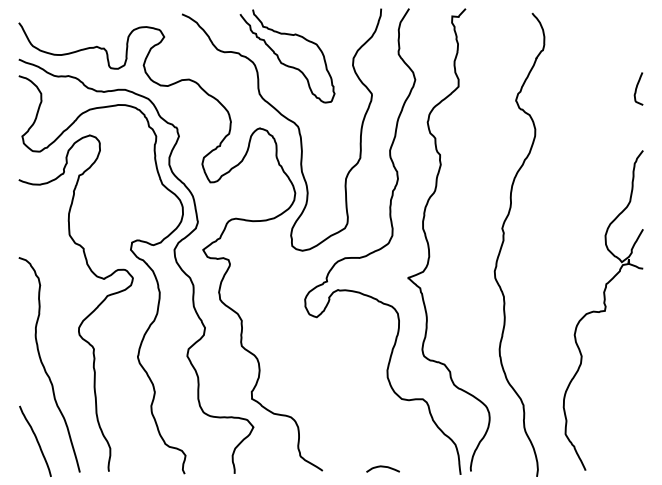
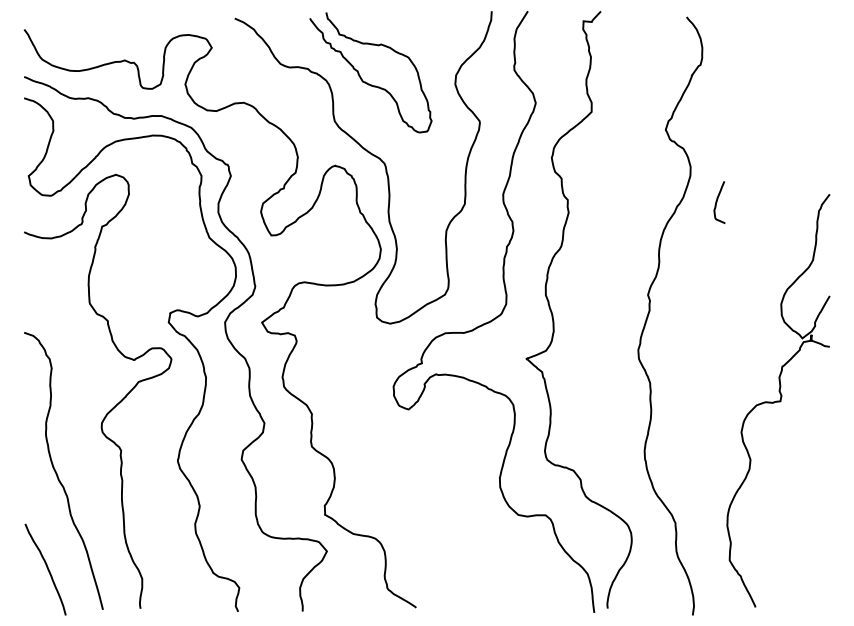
curve: (637, 88) -> (717, 202), moved
curve: (382, 467) -> (493, 603), removed

